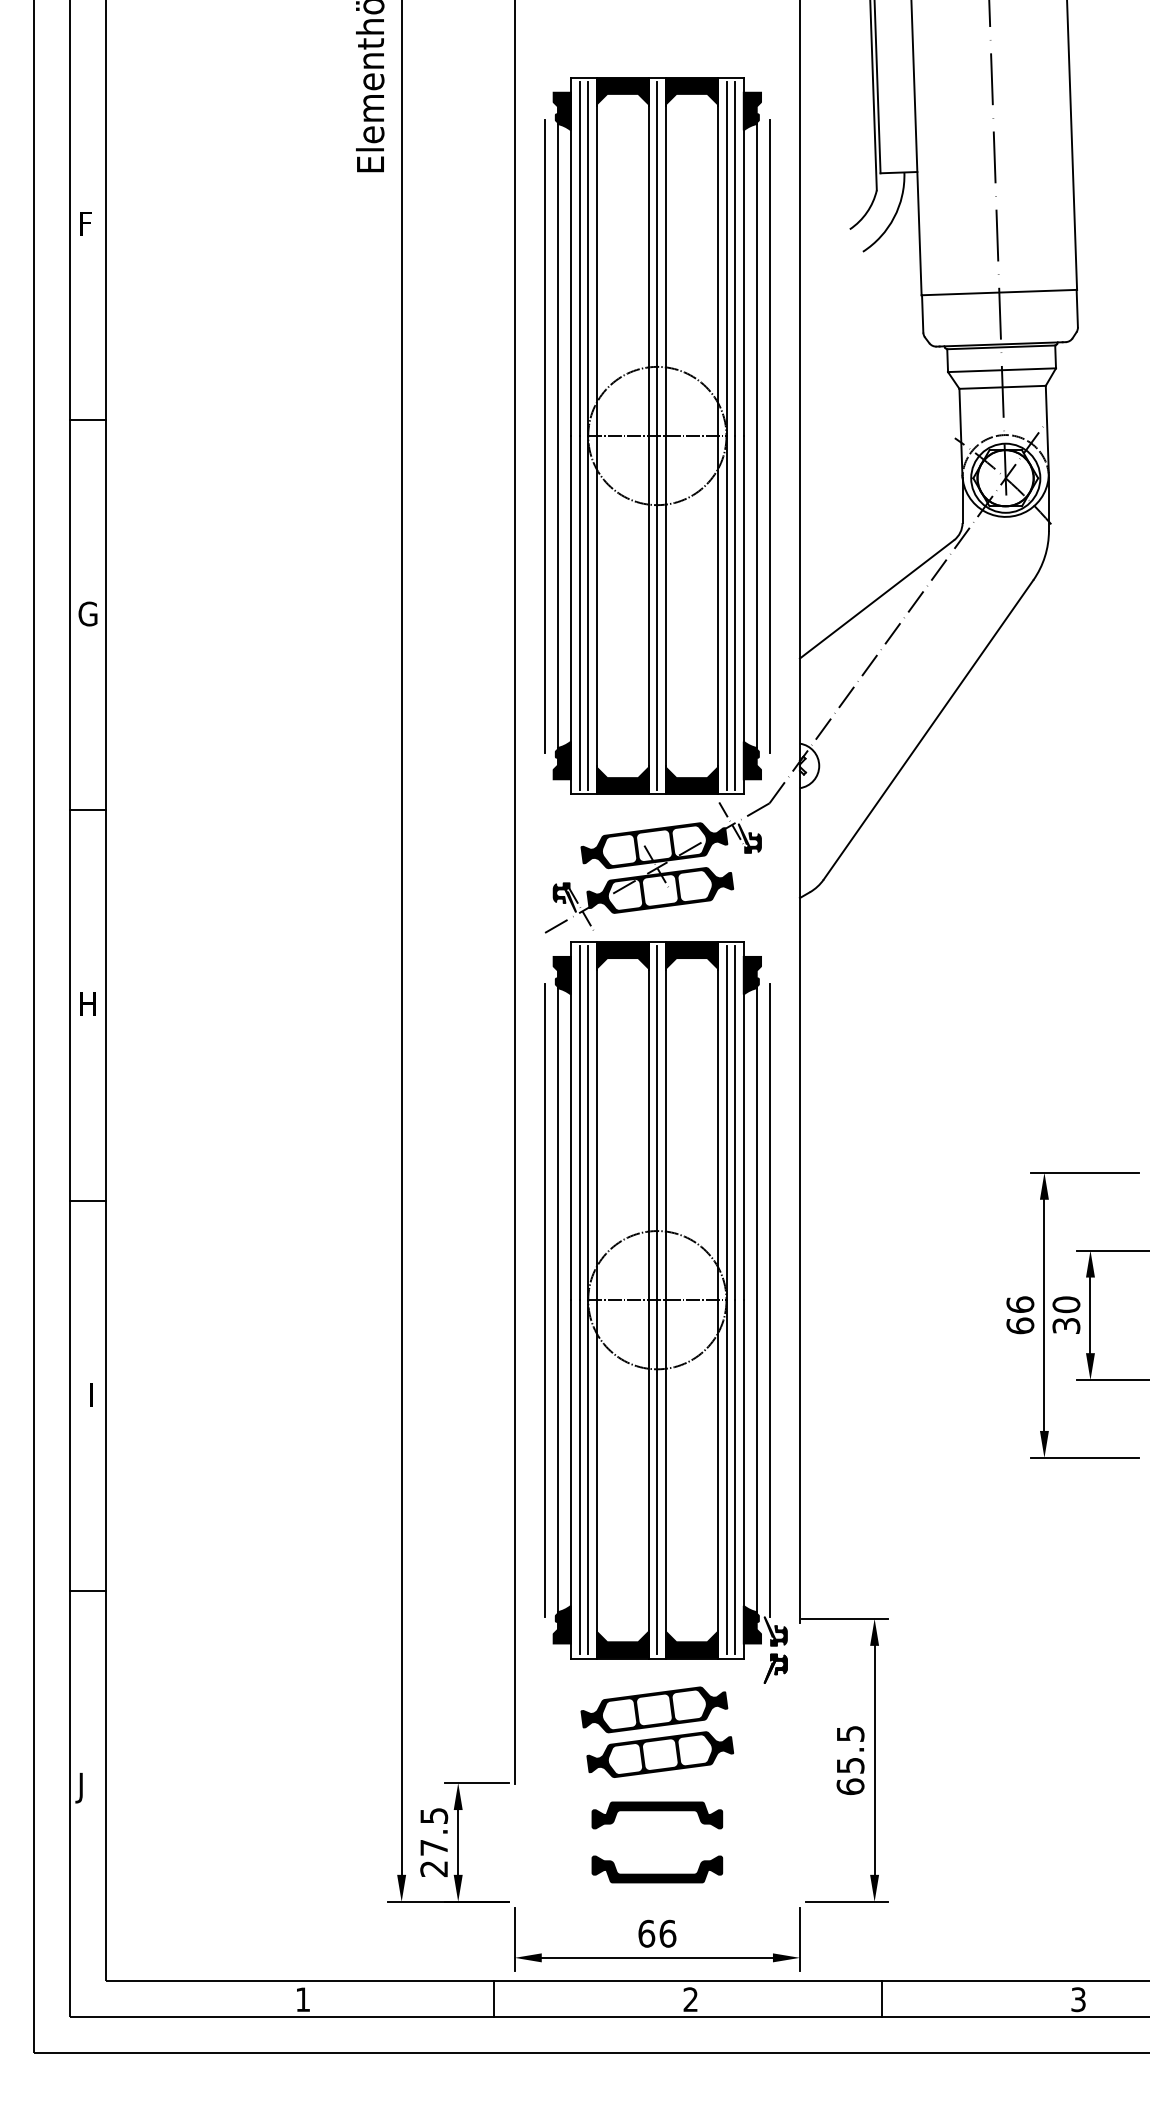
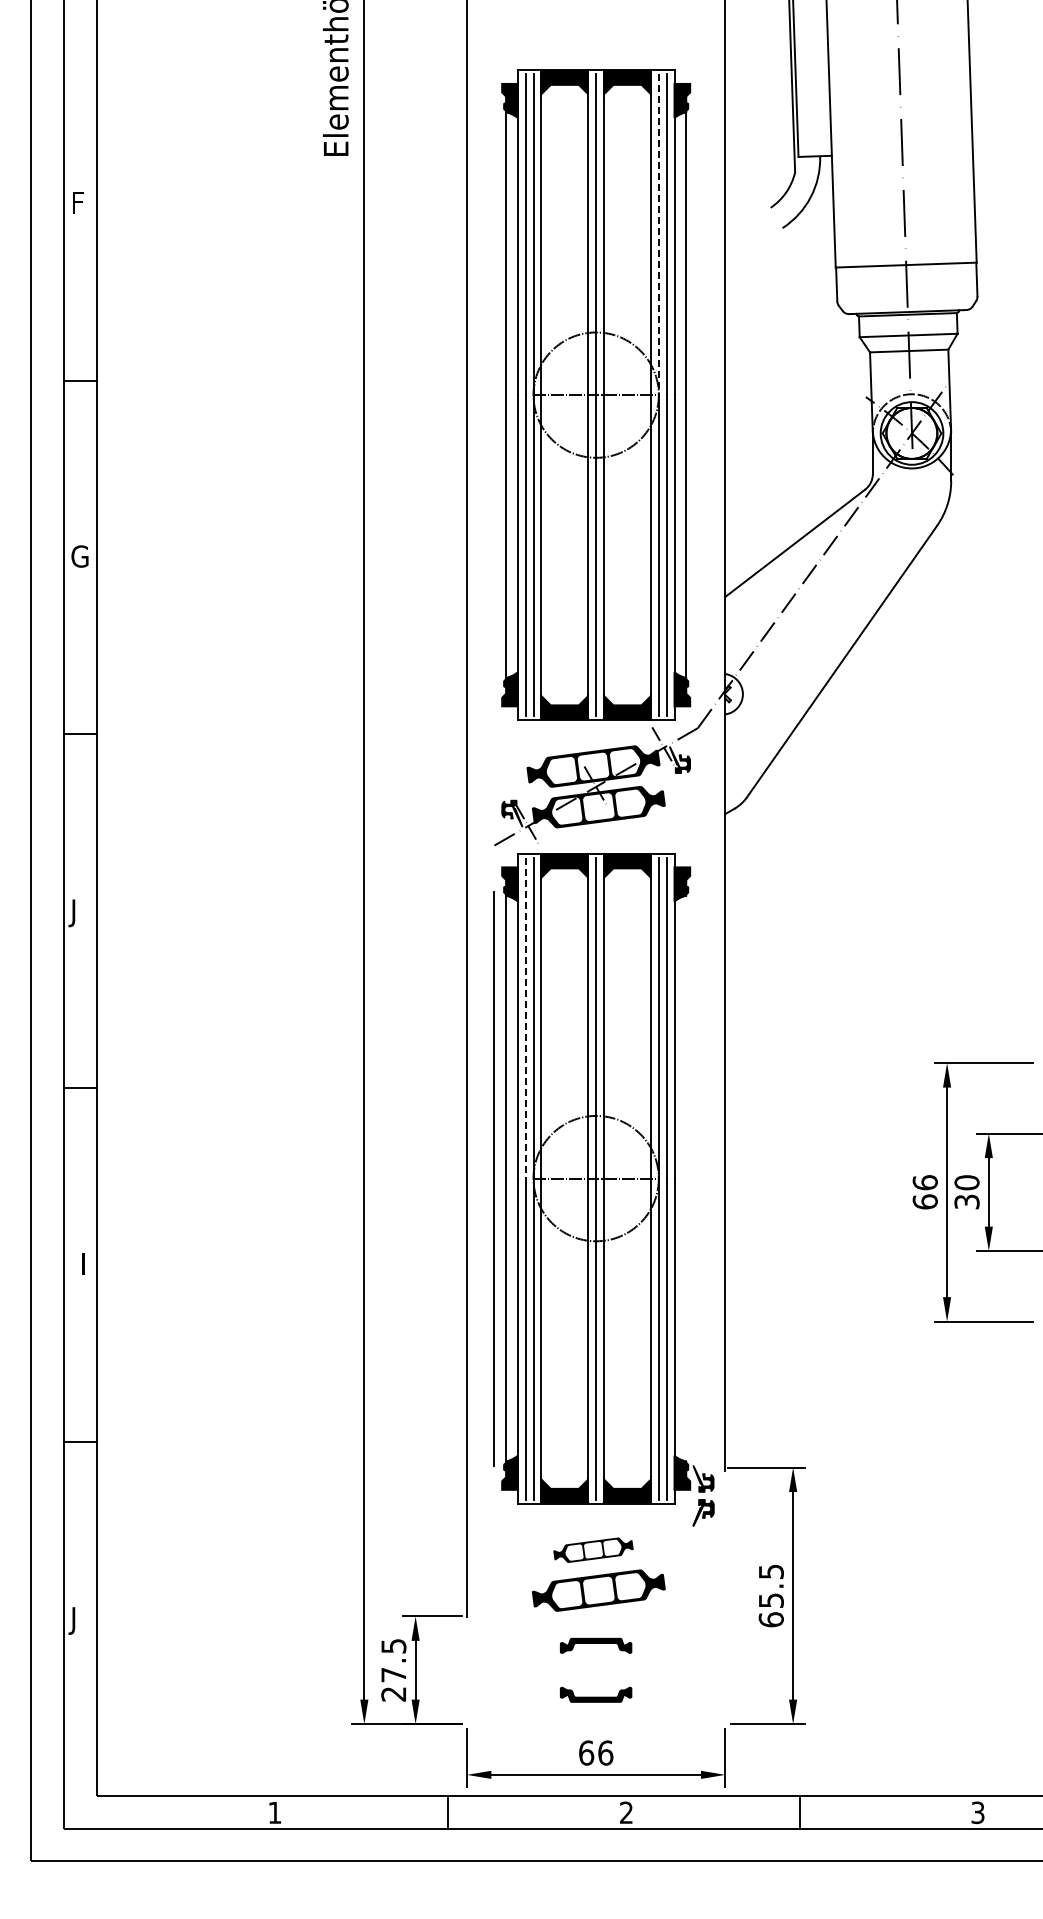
line: (726, 258) -> (658, 234), solid -> dashed
line: (545, 436) -> (494, 395), removed
line: (770, 436) -> (698, 395), removed
text: (85, 1007) -> (77, 913), H -> J
line: (579, 1123) -> (525, 1018), solid -> dashed
line: (756, 1300) -> (686, 1178), removed
line: (770, 1300) -> (698, 1178), removed
part: (654, 1710) -> (593, 1550), size x0.6
part: (656, 1815) -> (595, 1645), size x0.6
part: (656, 1869) -> (595, 1694), size x0.6

